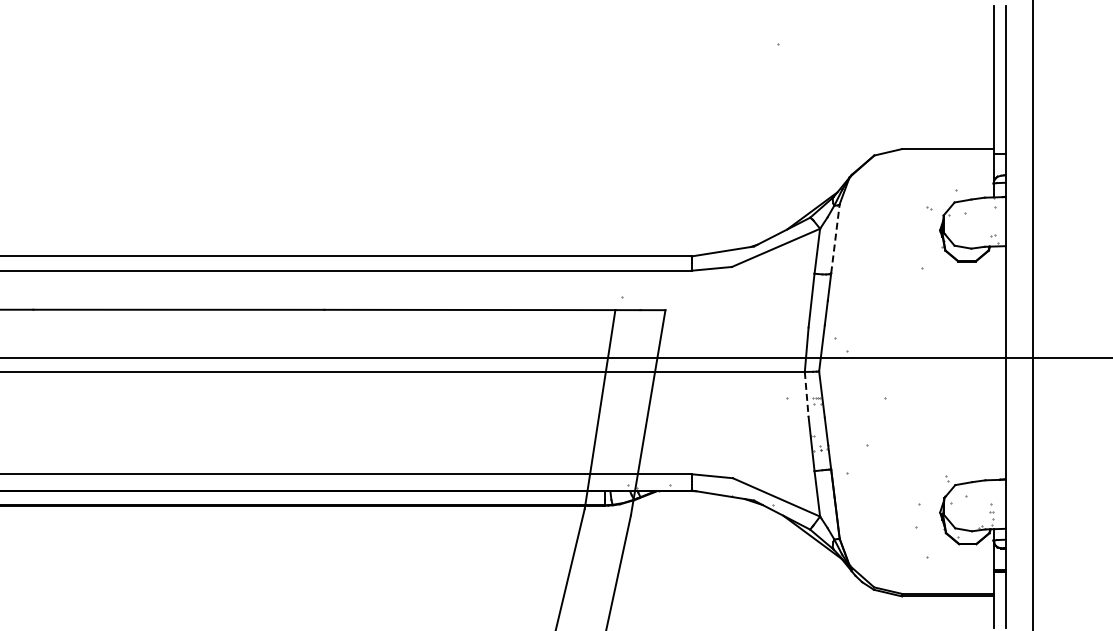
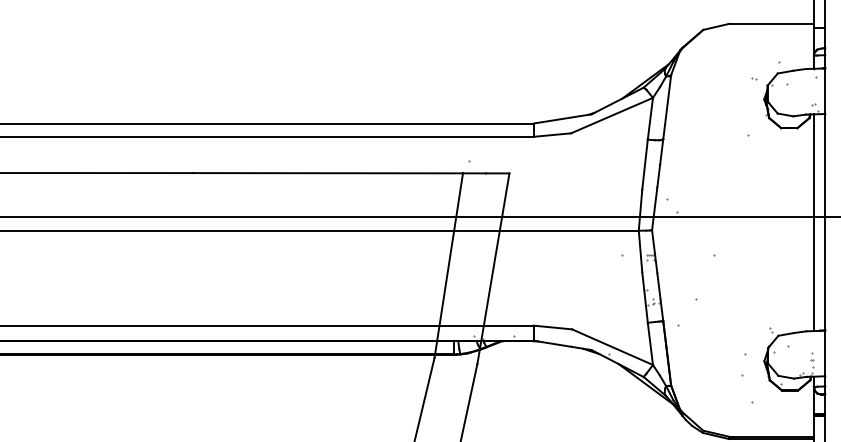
line: (835, 238) -> (667, 106), dashed -> solid
line: (993, 363) -> (813, 222), added
line: (806, 394) -> (640, 251), dashed -> solid

